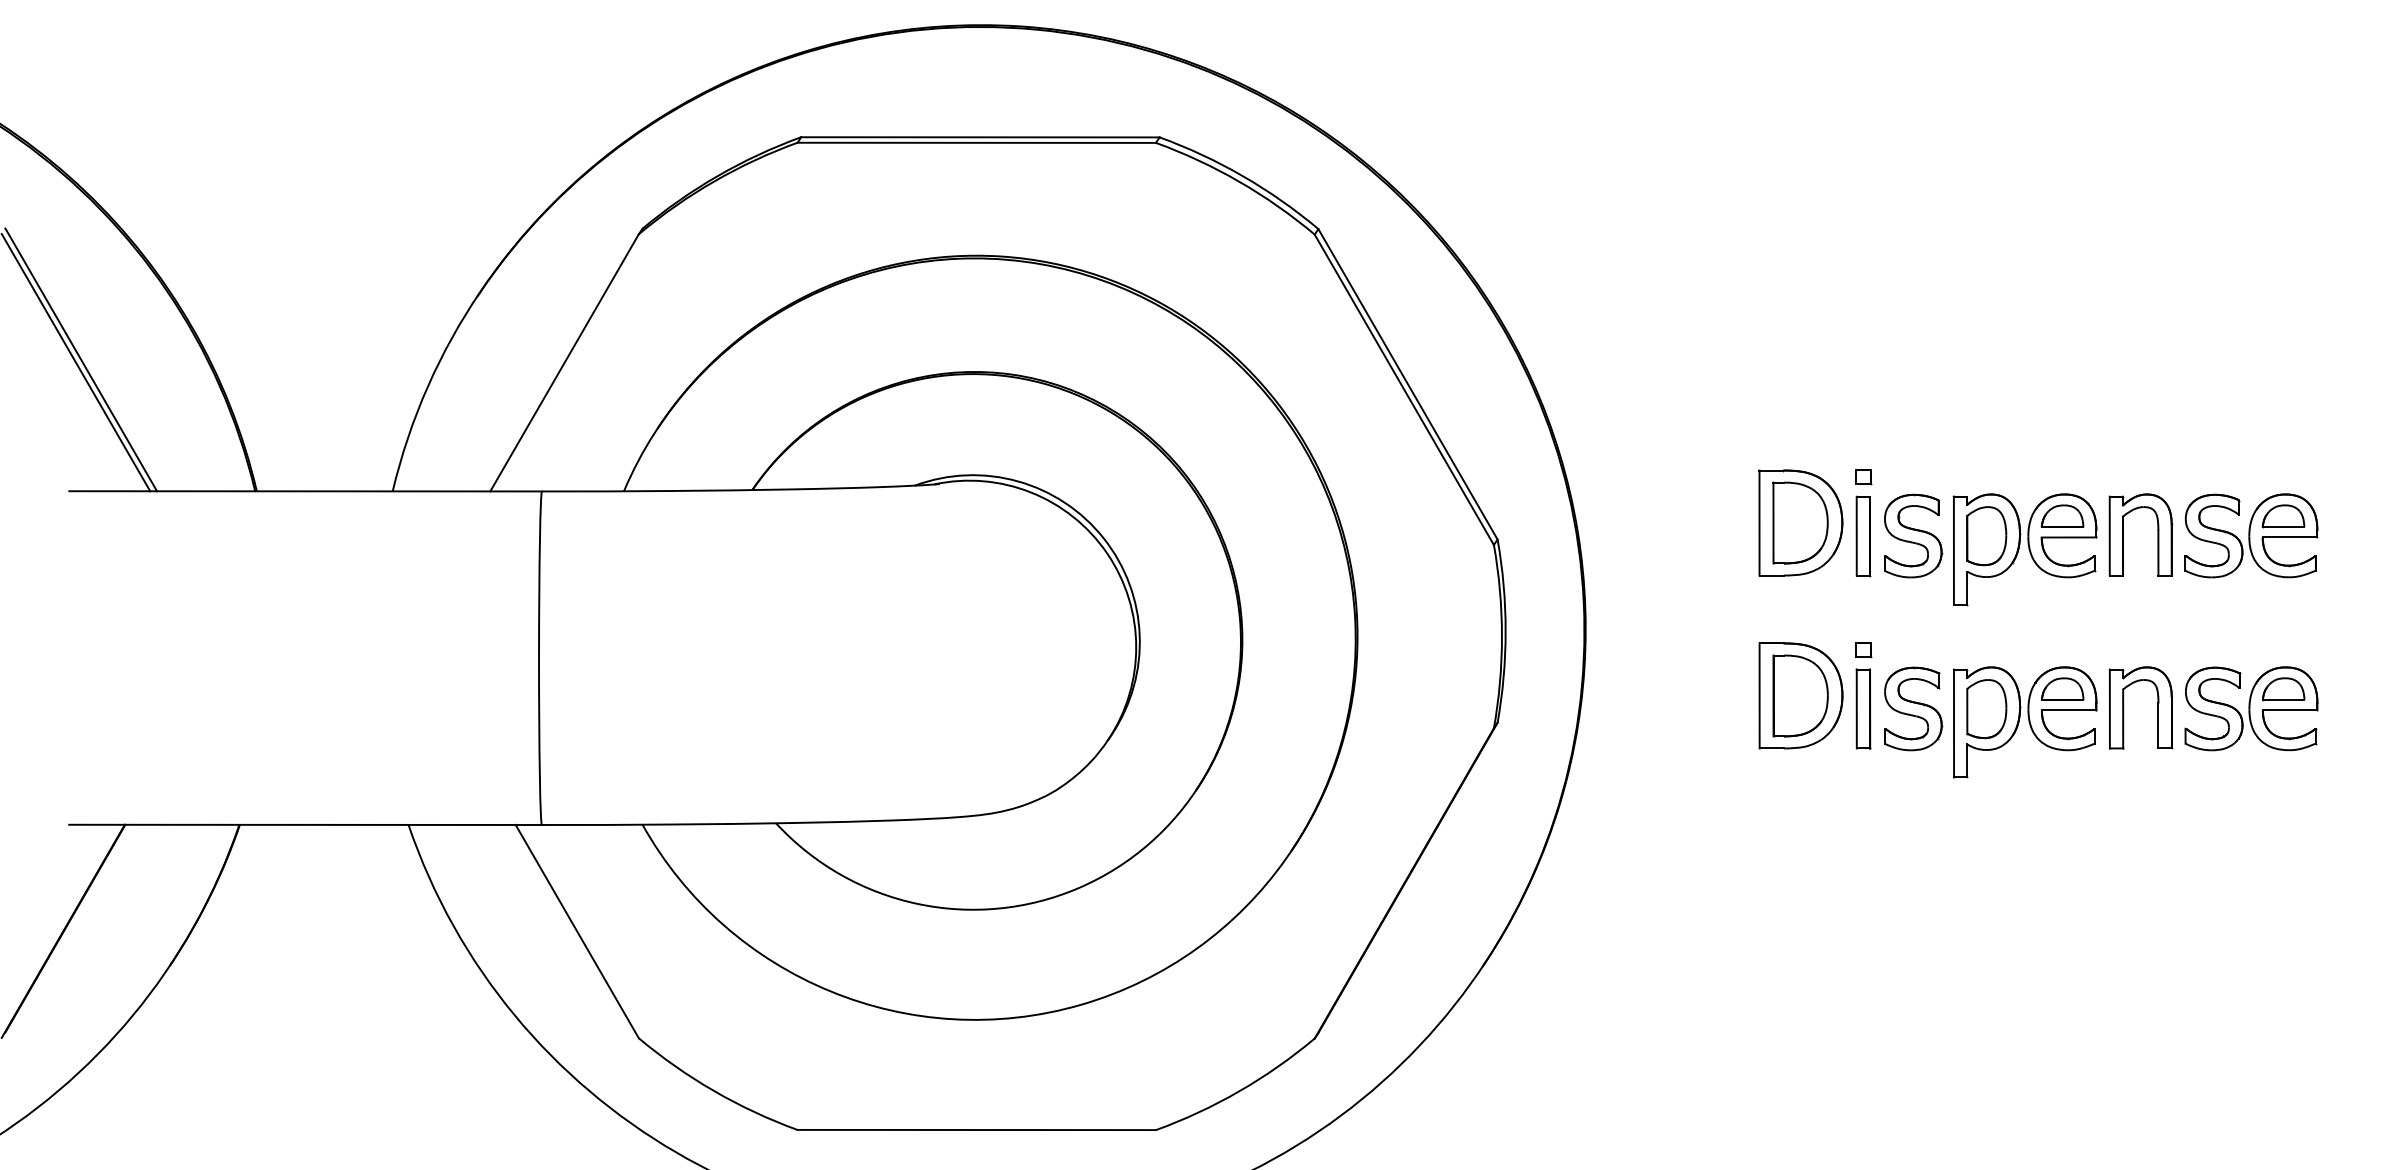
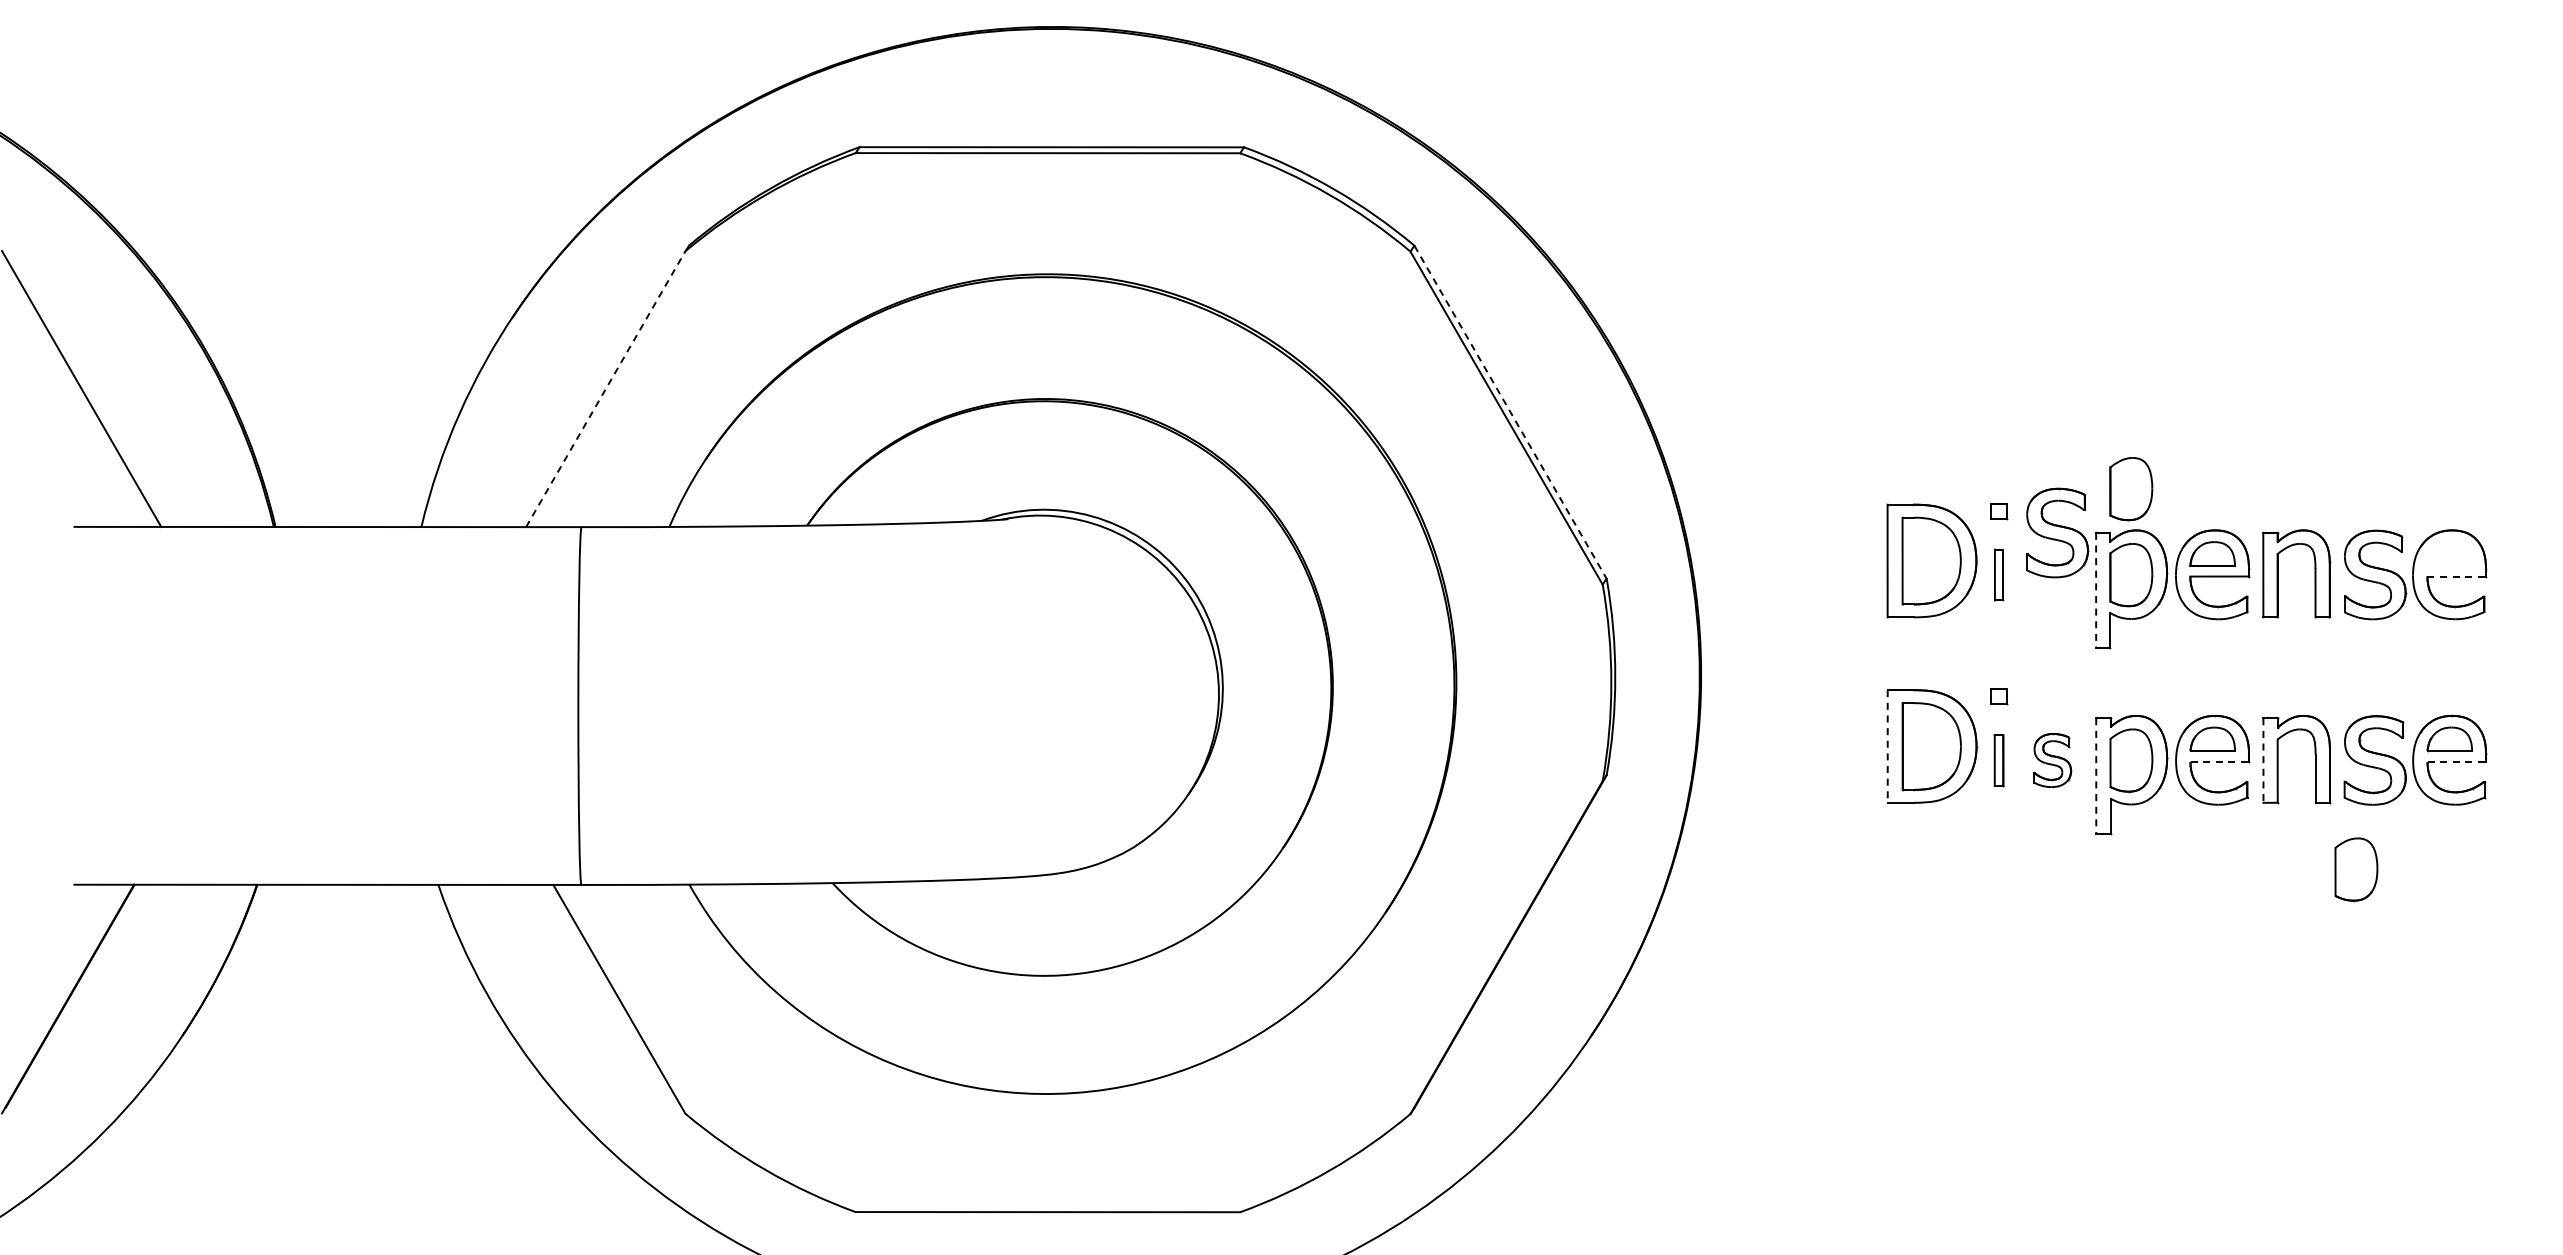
line: (80, 359) -> (86, 385), removed
line: (564, 362) -> (605, 388), solid -> dashed
line: (1407, 384) -> (1510, 412), solid -> dashed
part: (1986, 456) -> (2131, 489), added
part: (2283, 516) -> (2449, 554), removed
part: (1863, 535) -> (1999, 574), size x0.6
part: (1913, 535) -> (2057, 532), moved
line: (2290, 537) -> (2457, 576), solid -> dashed
line: (1954, 550) -> (2096, 590), solid -> dashed
line: (1759, 696) -> (1887, 747), solid -> dashed
part: (1862, 708) -> (1998, 760), size x0.6
part: (1913, 708) -> (2052, 760), size x0.6
line: (2109, 709) -> (2263, 761), solid -> dashed
line: (2069, 710) -> (2220, 762), solid -> dashed
line: (2290, 710) -> (2457, 762), solid -> dashed
line: (1954, 723) -> (2096, 776), solid -> dashed
part: (2196, 810) -> (2356, 869), added

